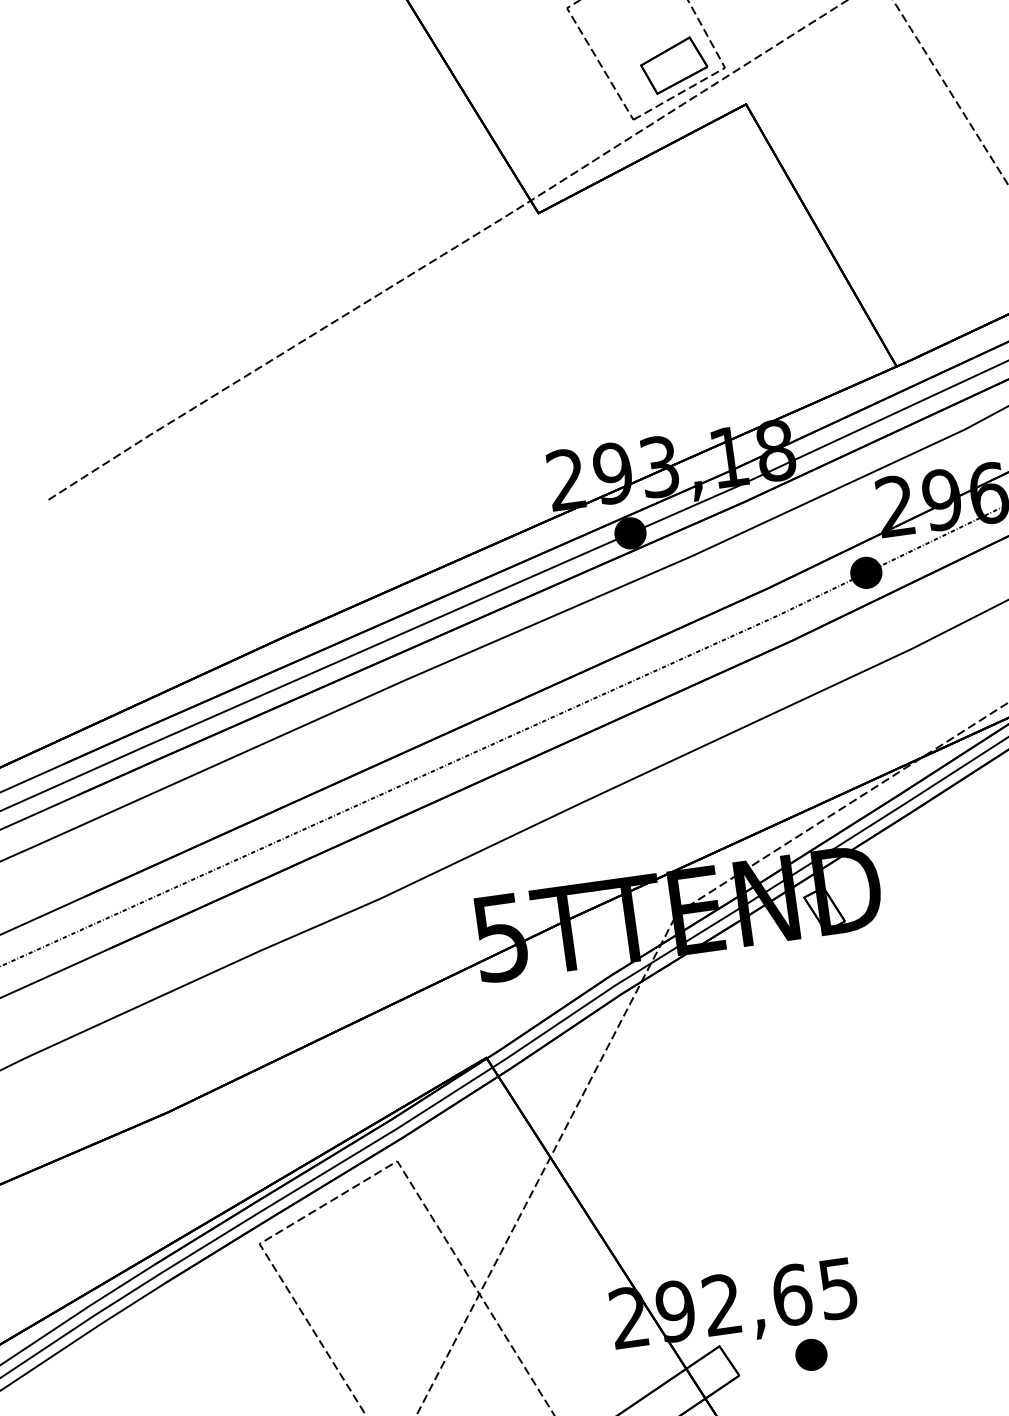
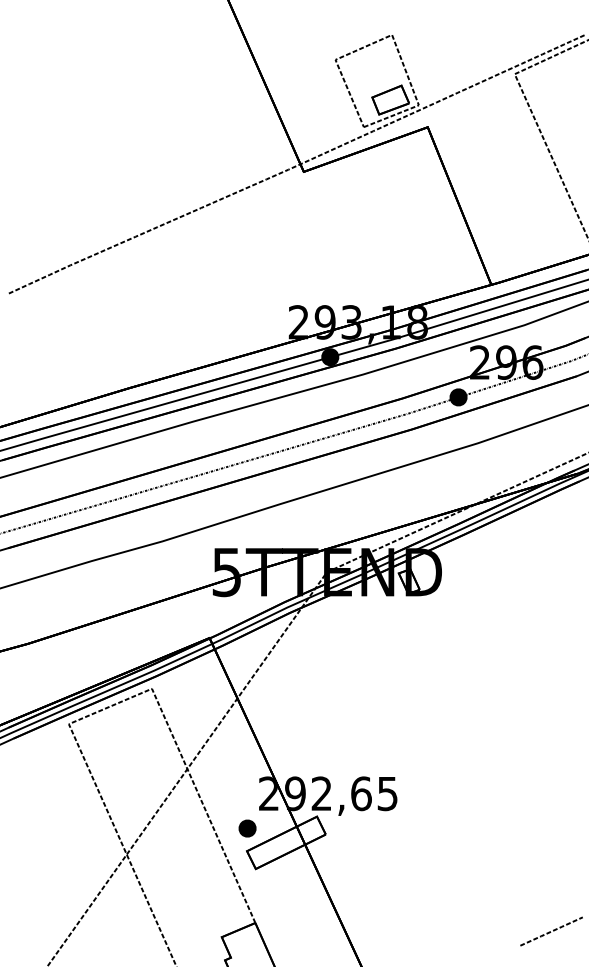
part: (811, 1354) -> (247, 828), moved

